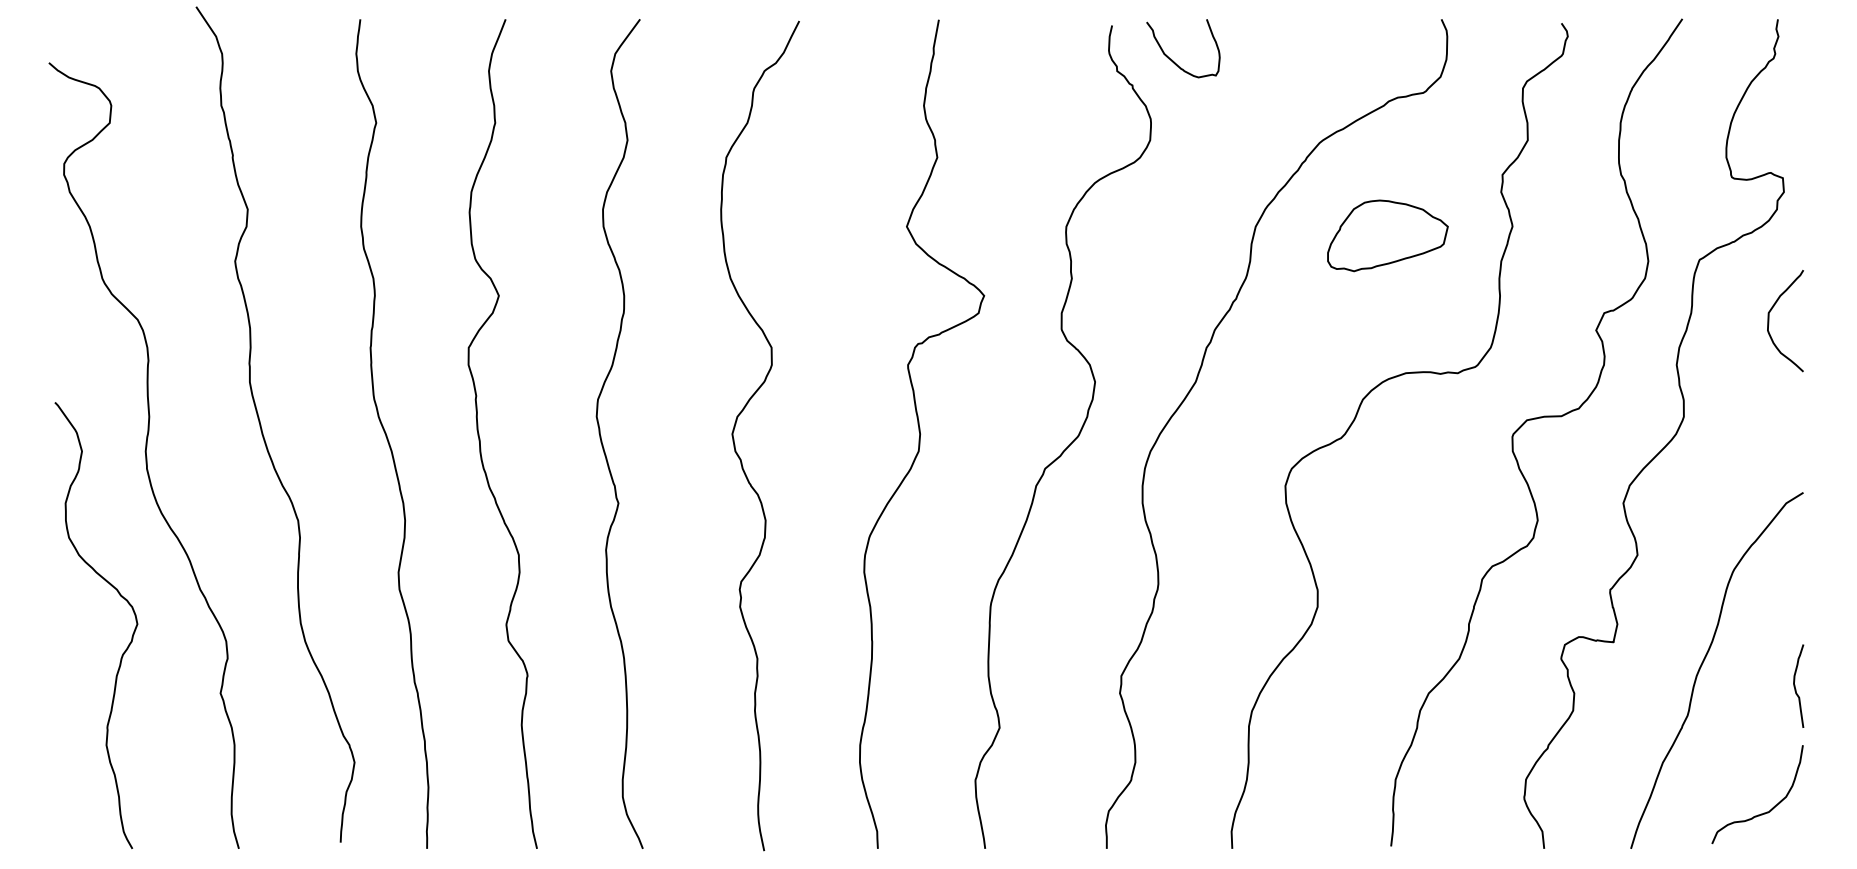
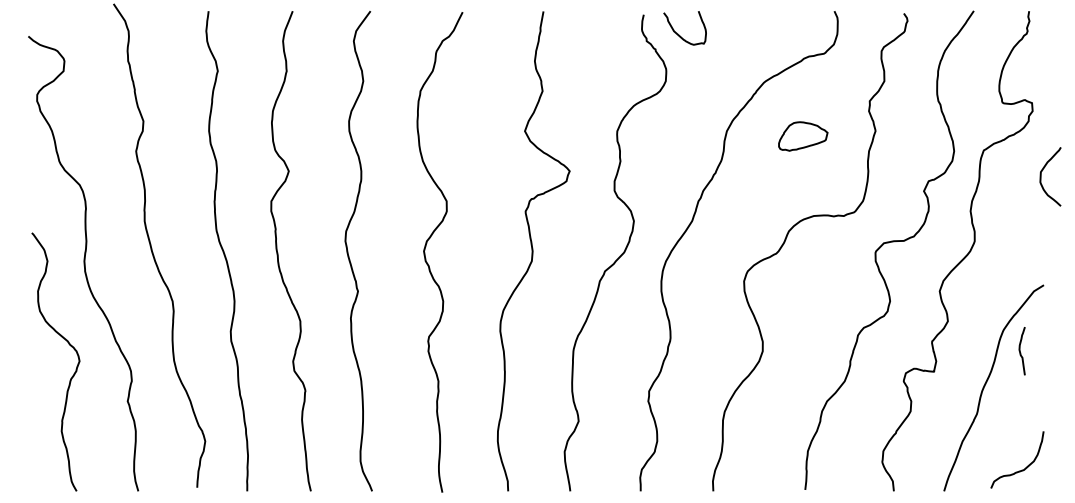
part: (1386, 235) -> (802, 136), size x0.7
curve: (1769, 320) -> (1041, 176), moved
curve: (1795, 686) -> (1020, 351), moved

